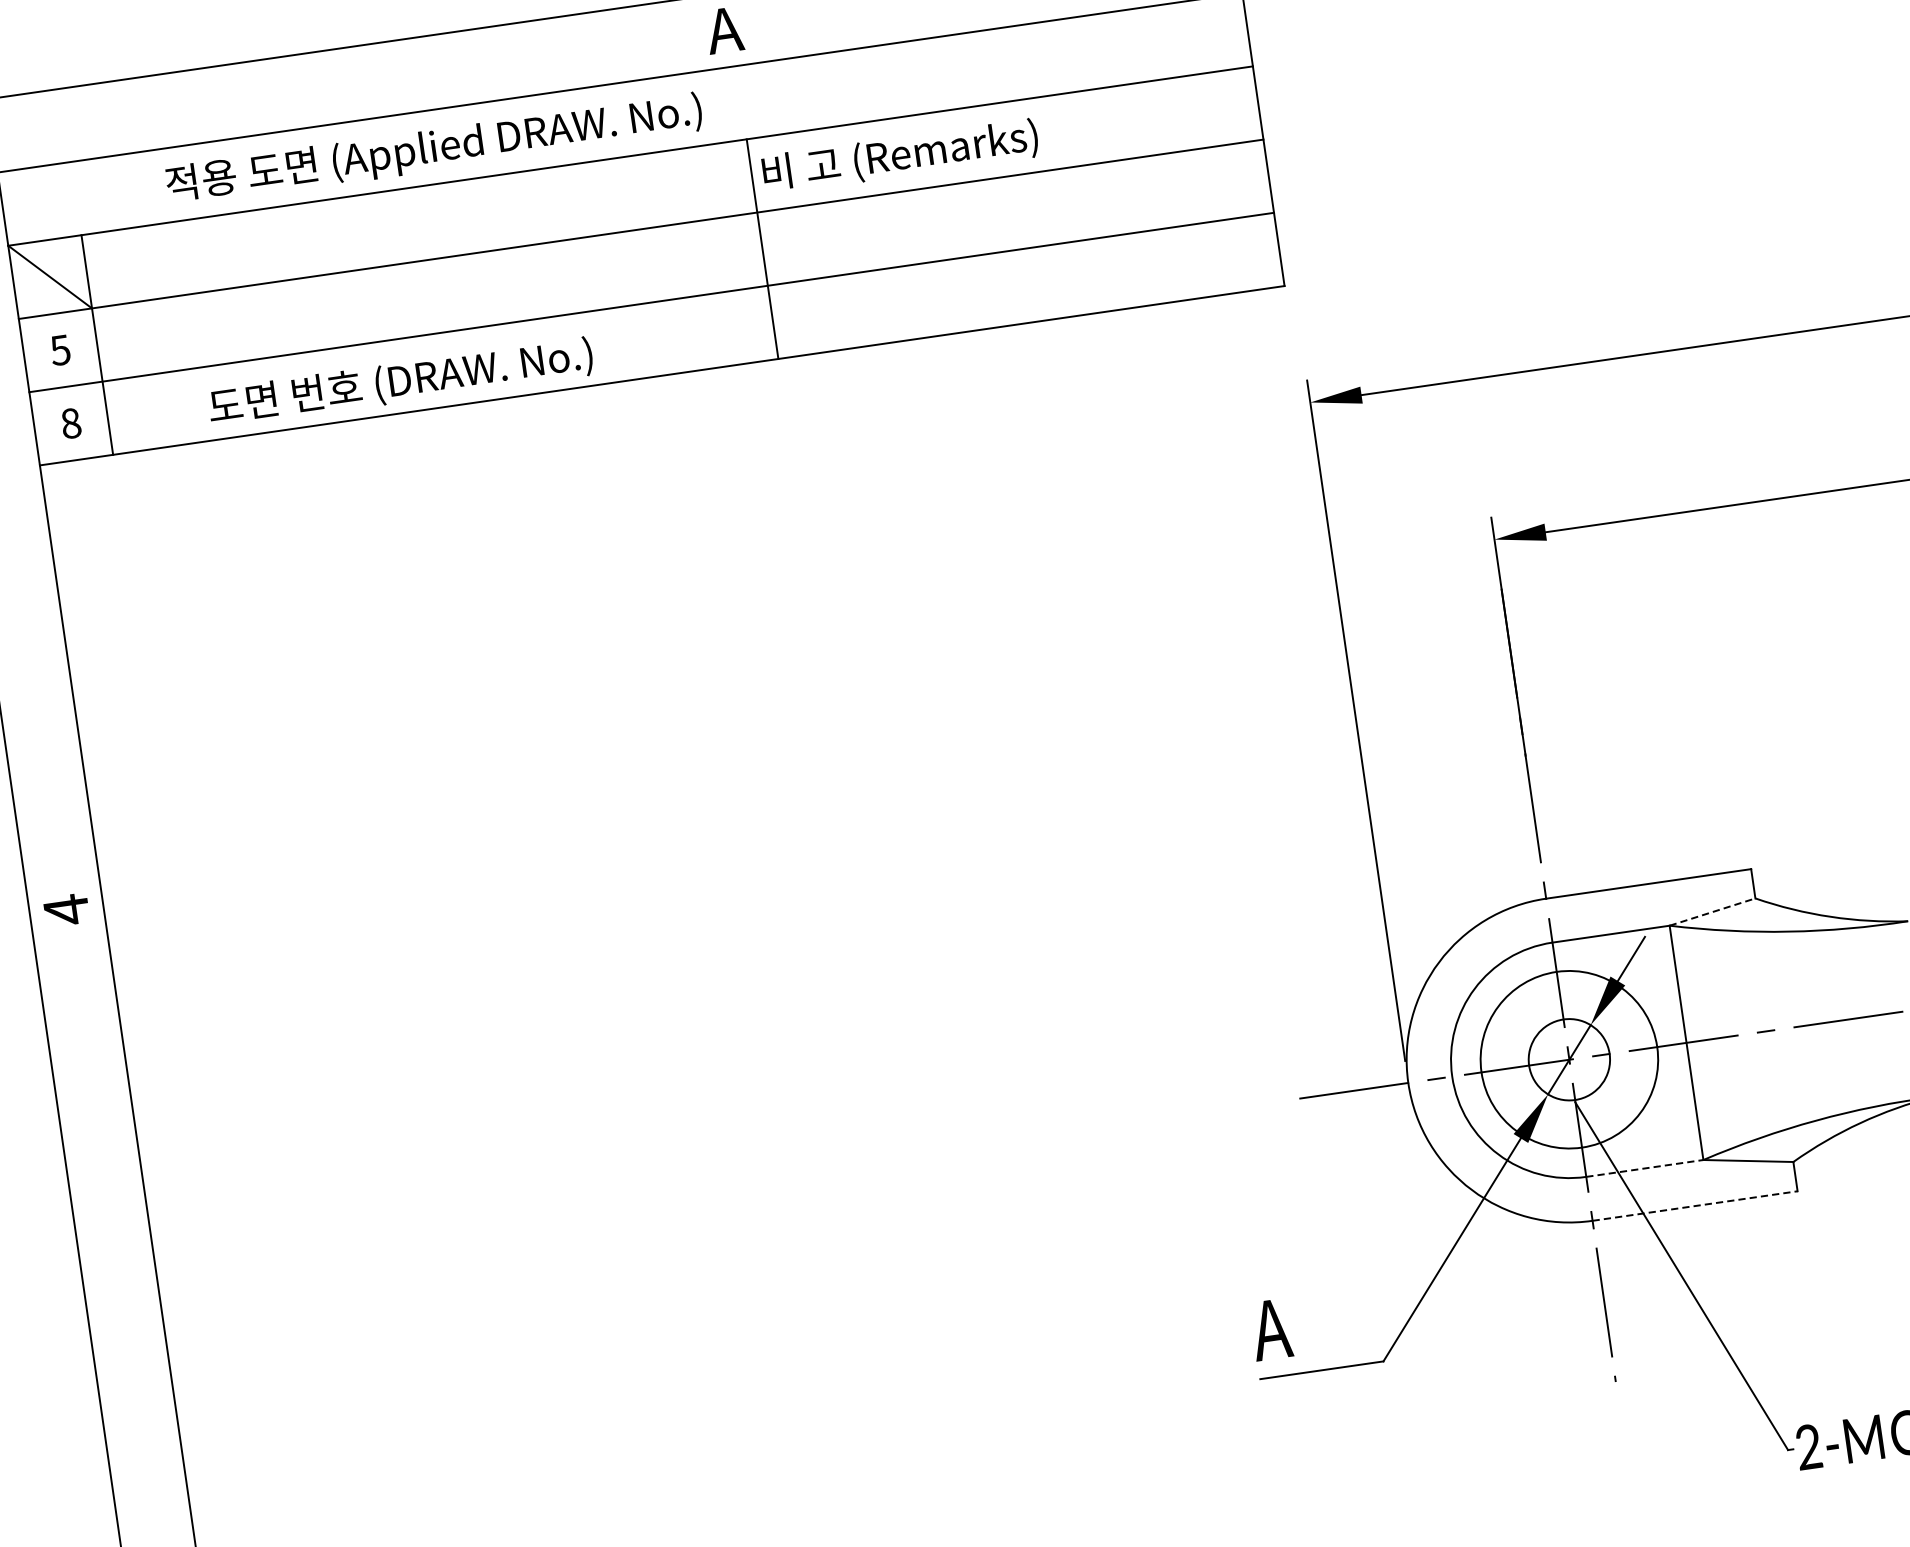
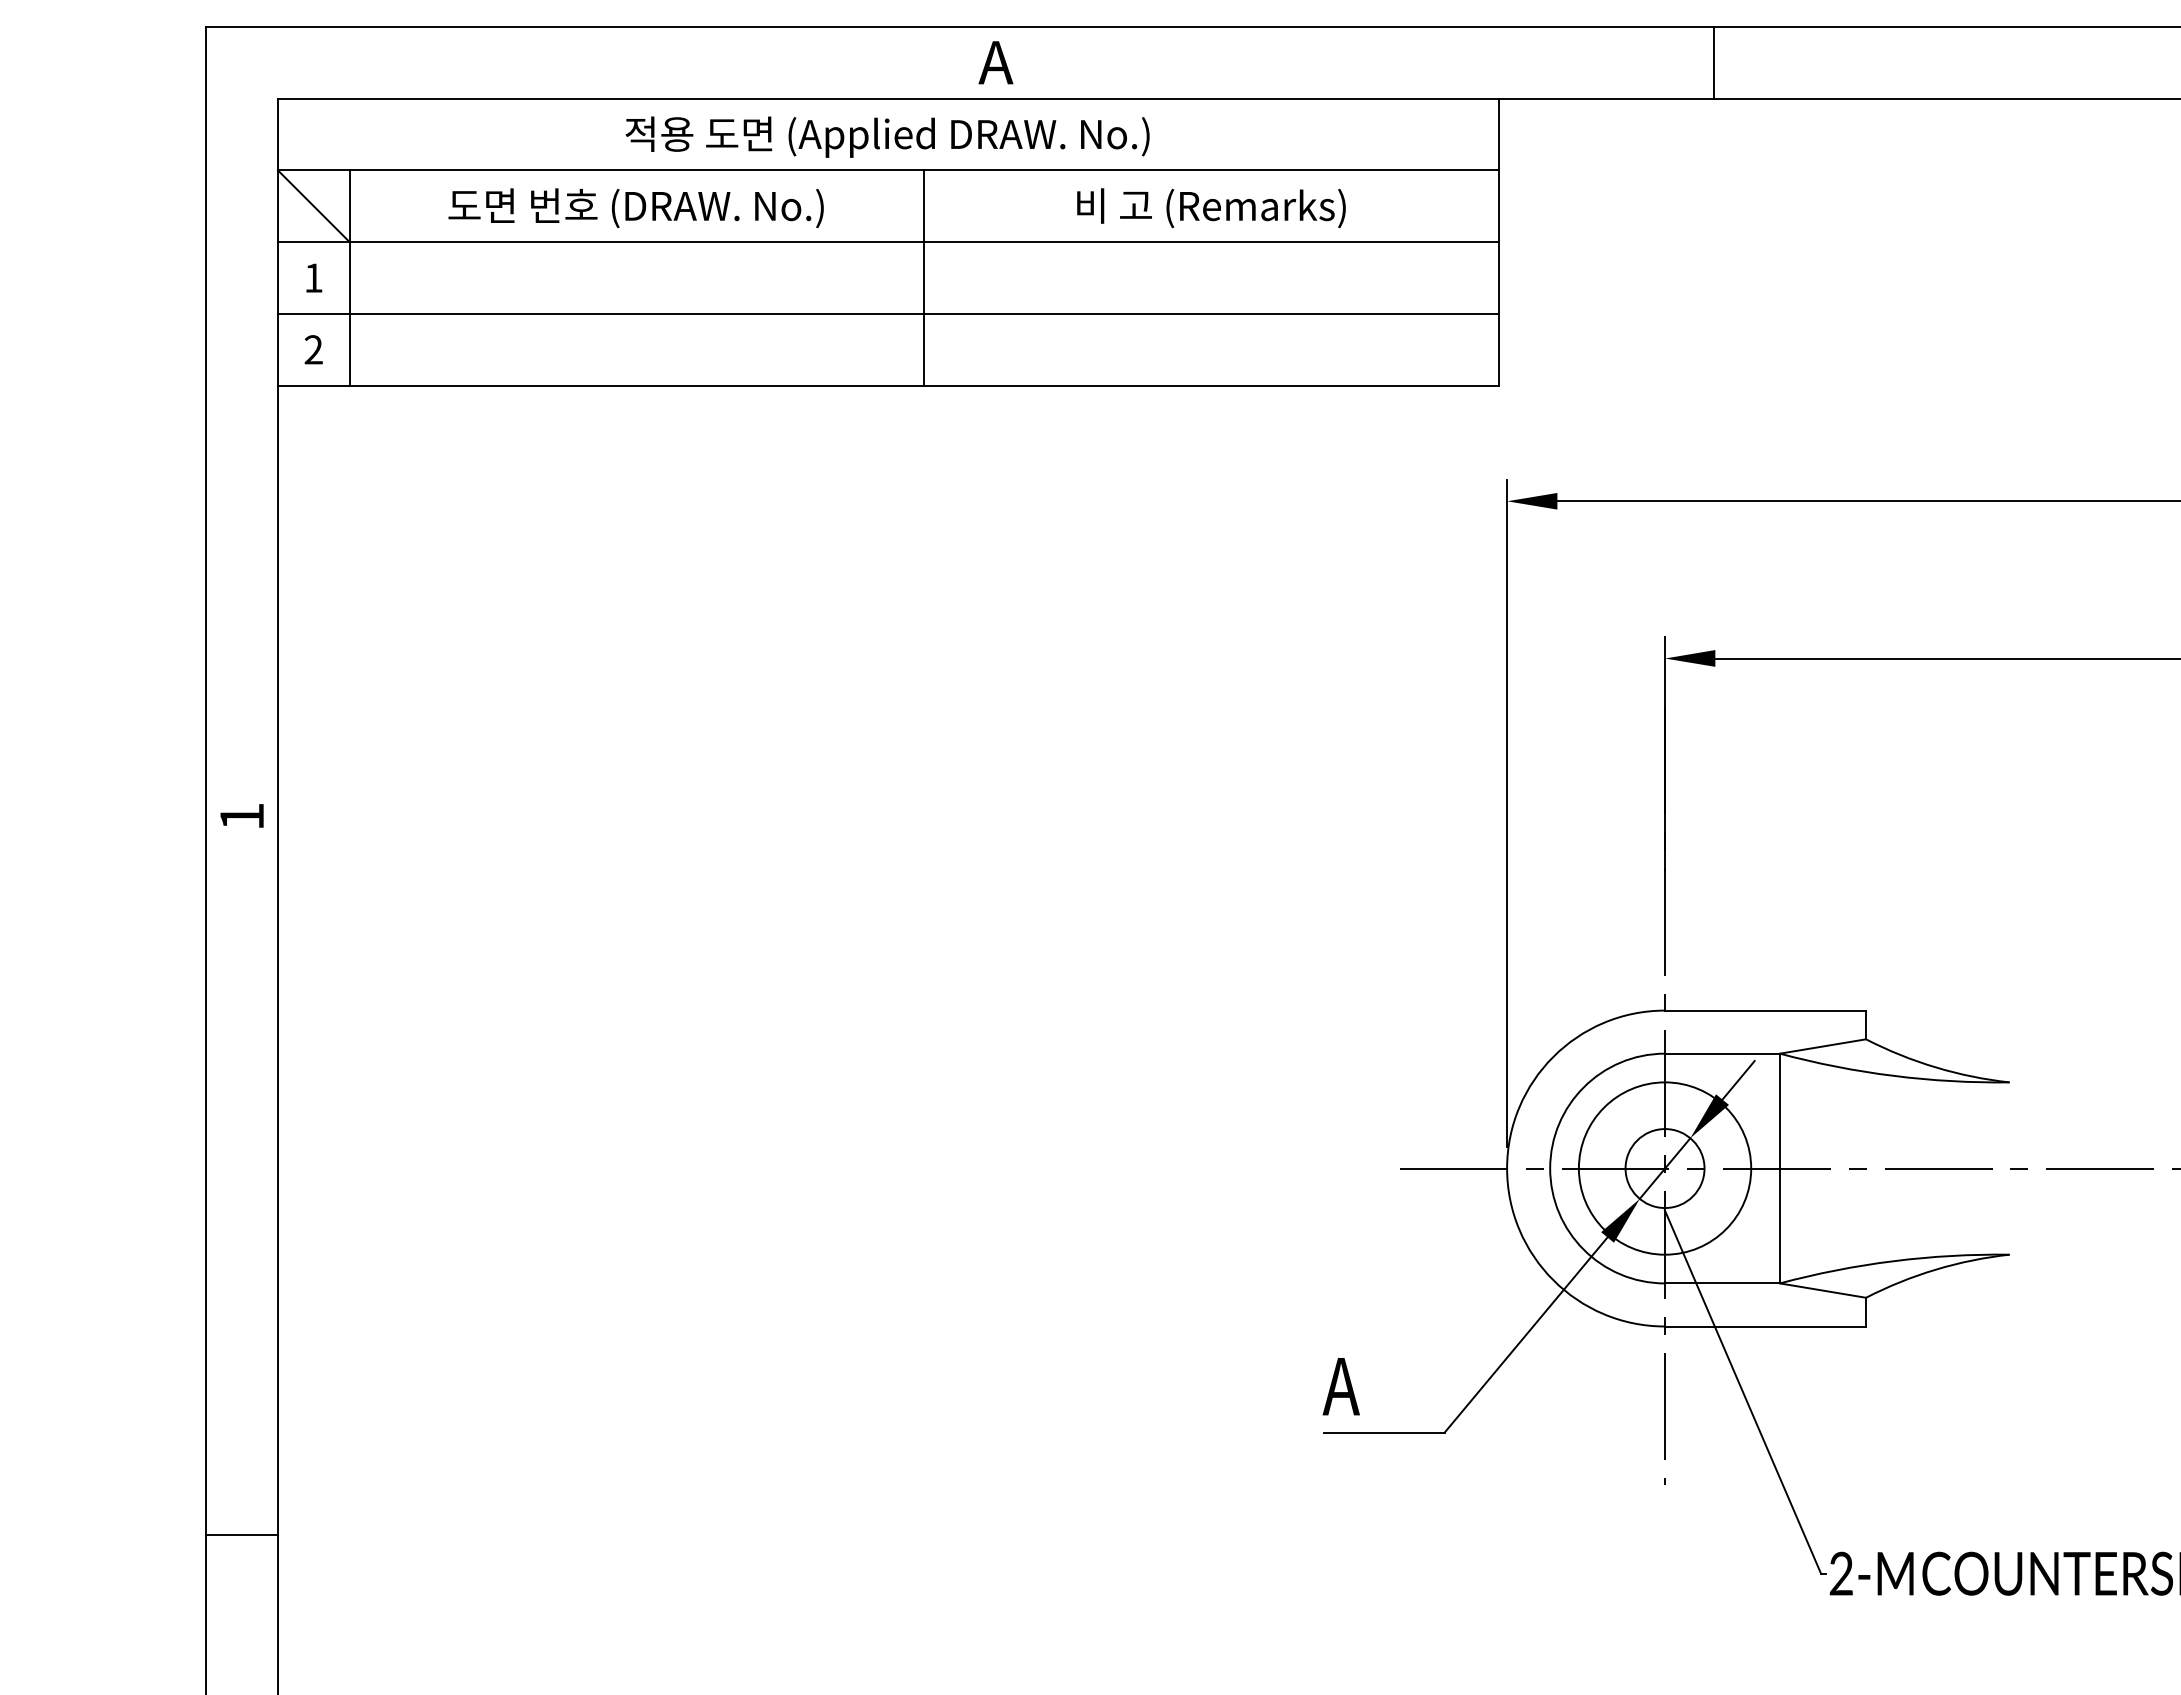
text: (434, 149) -> (887, 136), moved
text: (900, 156) -> (1211, 208), moved
line: (762, 248) -> (924, 277), moved
text: (60, 349) -> (313, 277), 5 -> 1
text: (400, 382) -> (635, 208), moved
text: (70, 423) -> (313, 349), 8 -> 2
text: (65, 909) -> (241, 816), 4 -> 1
line: (1713, 912) -> (1823, 1046), dashed -> solid
line: (1644, 1168) -> (1722, 1283), dashed -> solid
line: (1695, 1206) -> (1765, 1326), dashed -> solid

